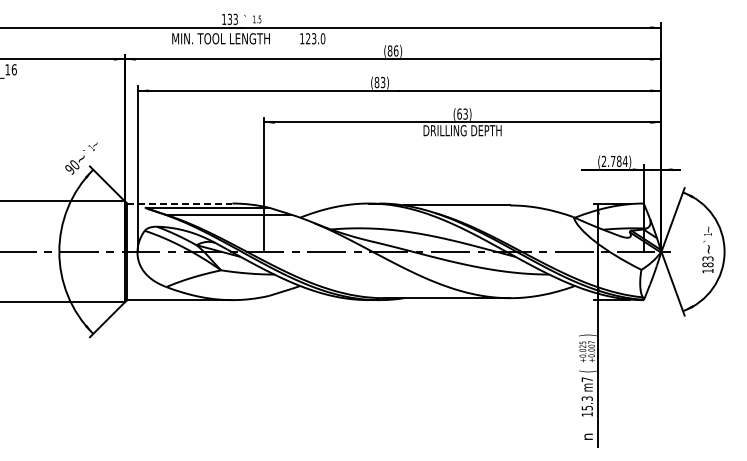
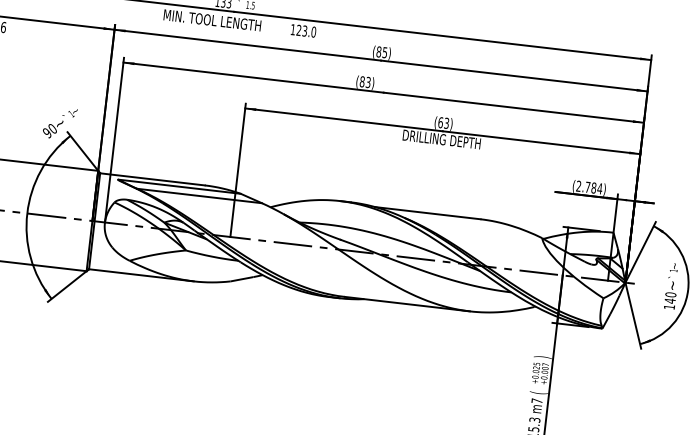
text: (395, 50) -> (384, 52), (86) -> (85)
line: (179, 203) -> (152, 179), dashed -> solid
text: (707, 261) -> (670, 297), 183 -> 140

